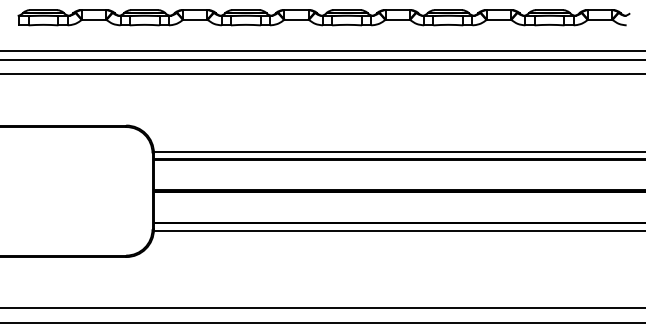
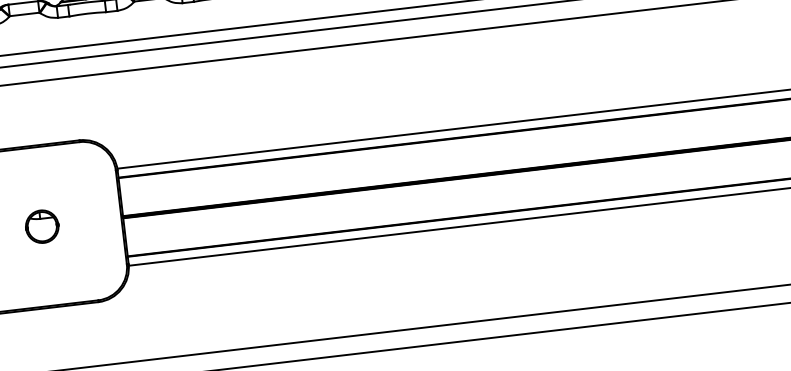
part: (88, 191) -> (42, 226), added

